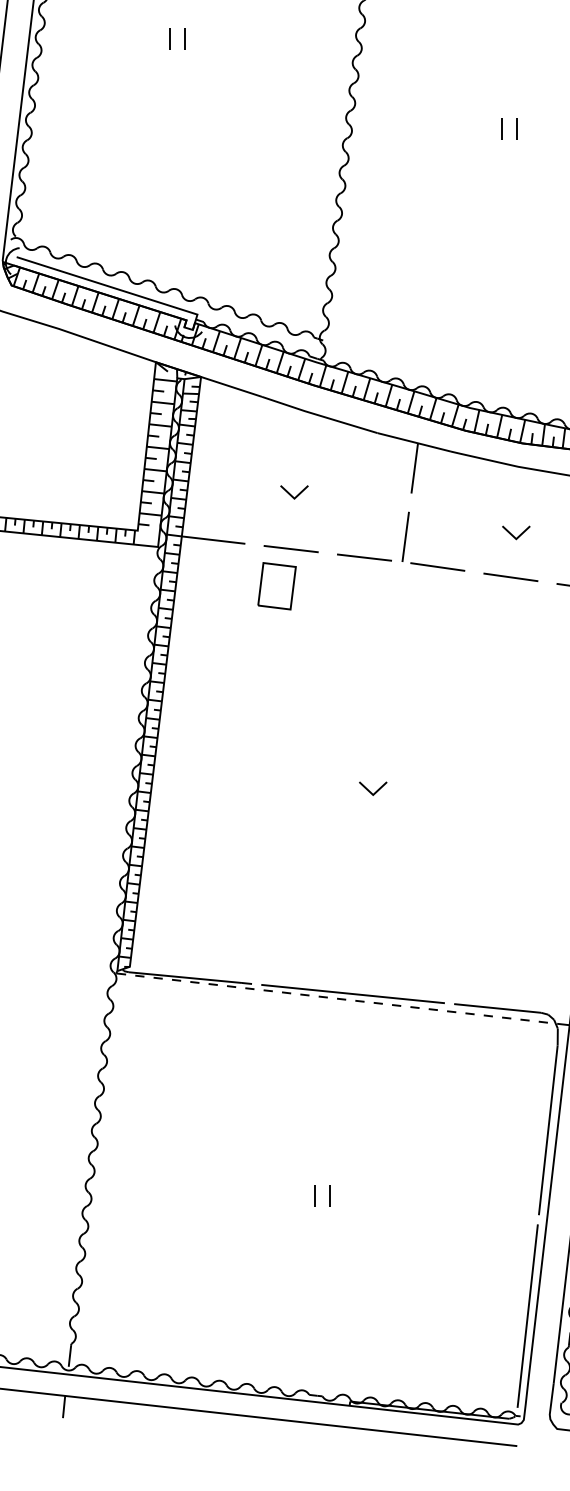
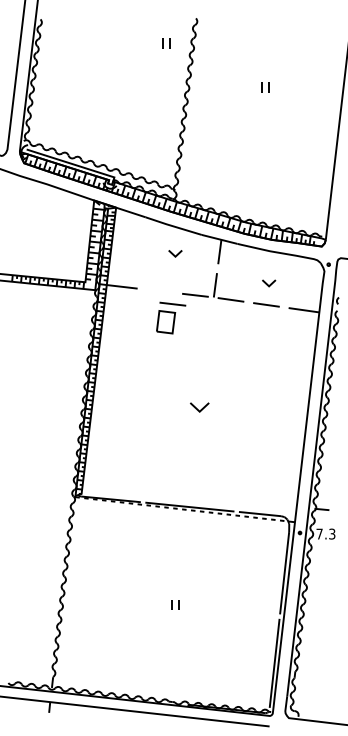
part: (177, 38) -> (166, 43), moved
part: (294, 492) -> (175, 253), moved
part: (288, 576) -> (171, 317), moved
part: (372, 788) -> (199, 407), size x1.4

